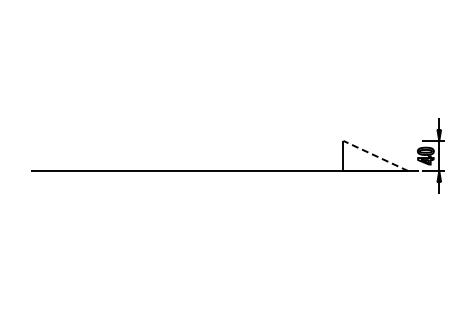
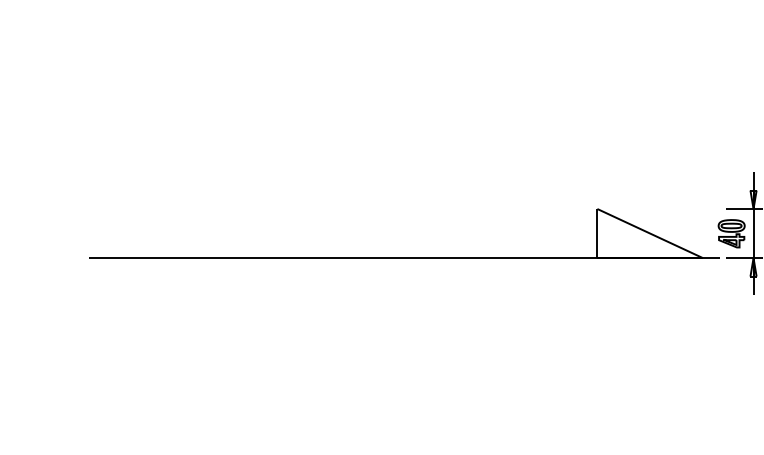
line: (375, 156) -> (649, 234), dashed -> solid

